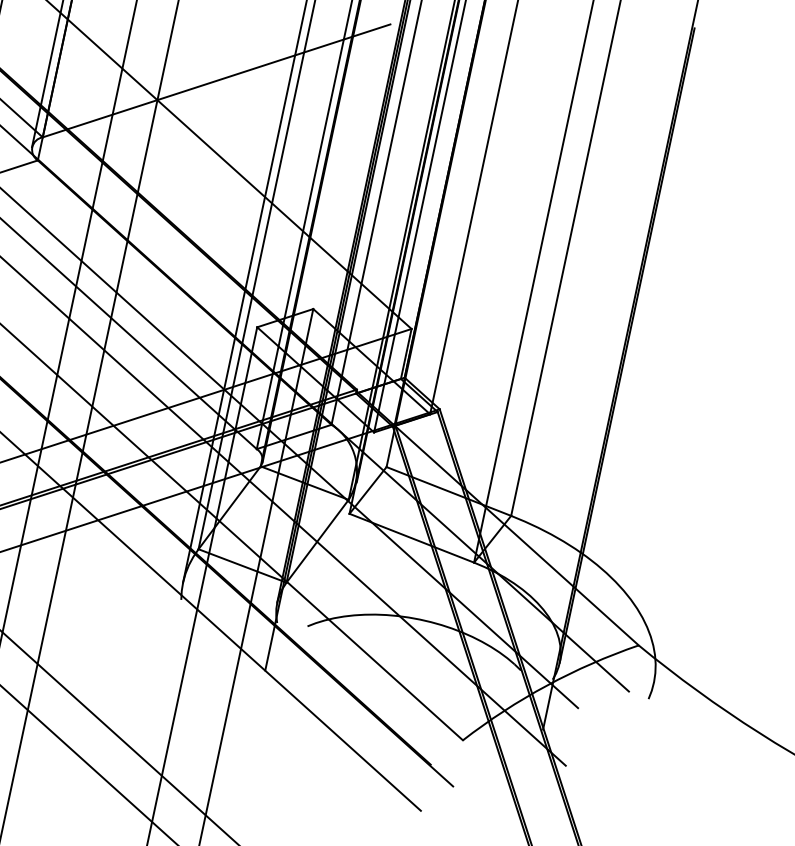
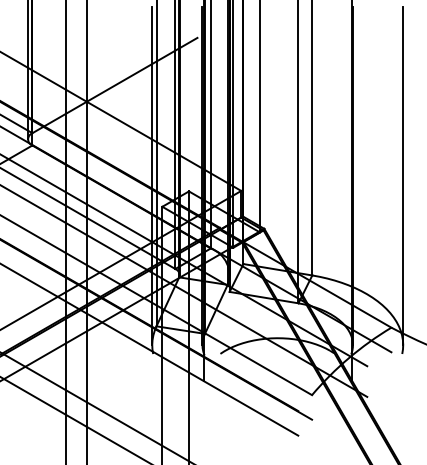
line: (722, 364) -> (403, 175), added

